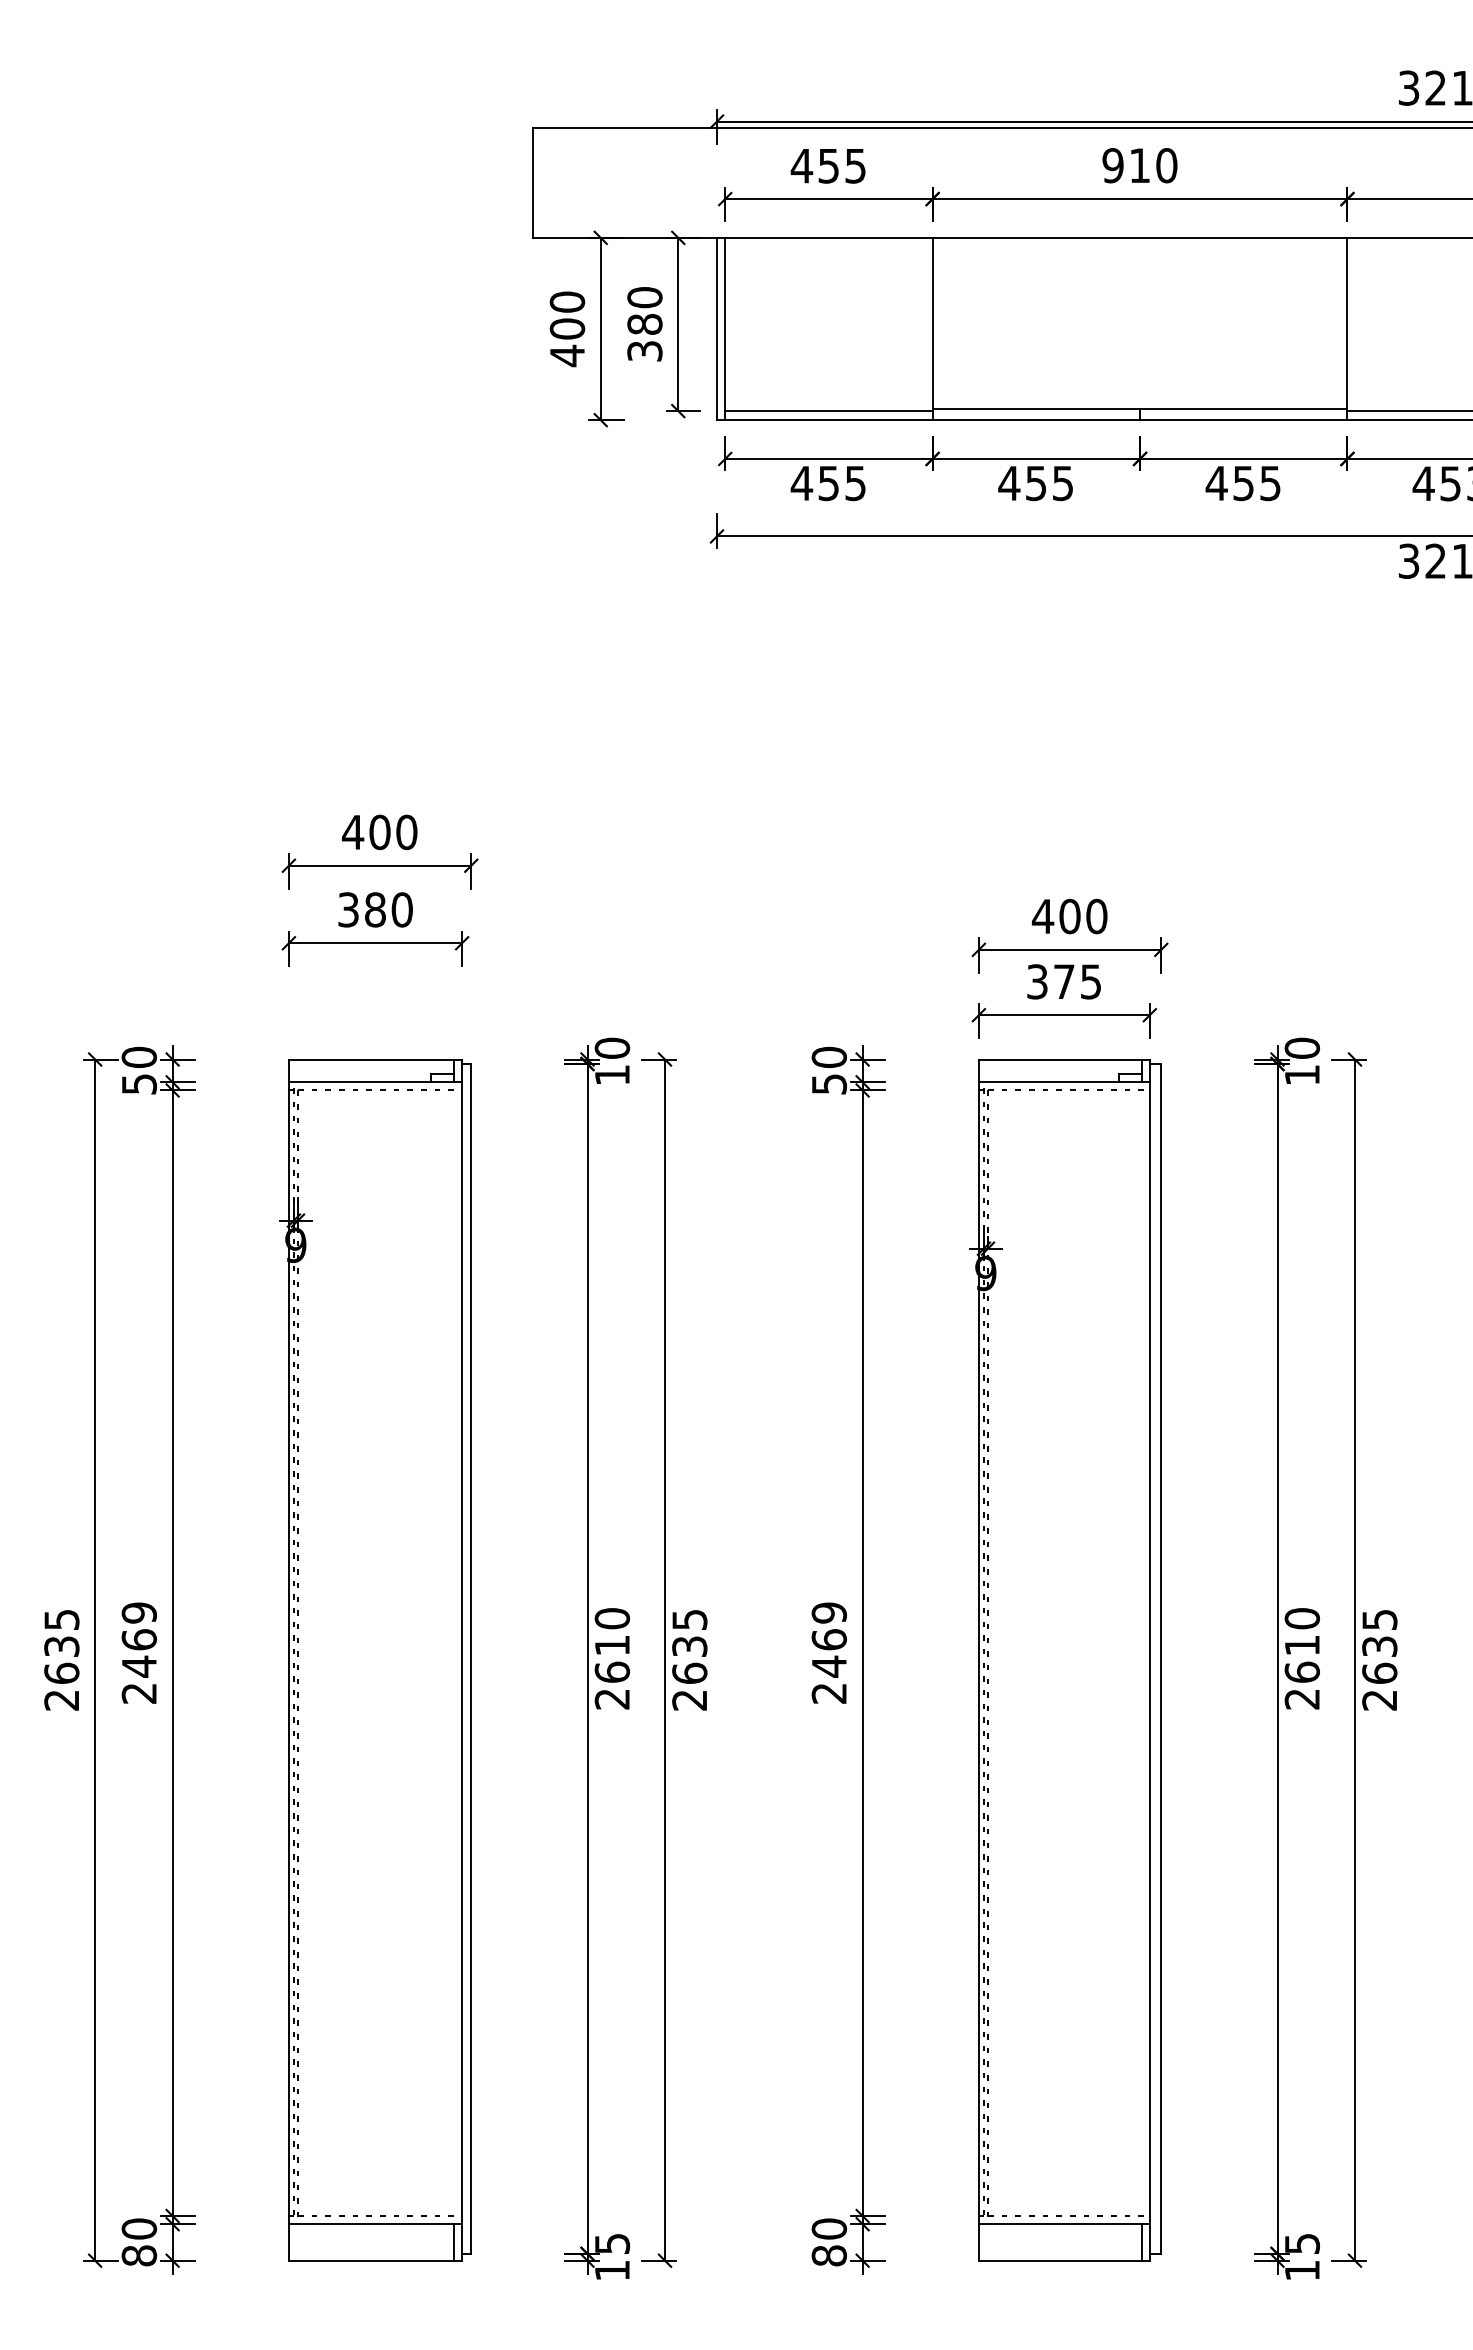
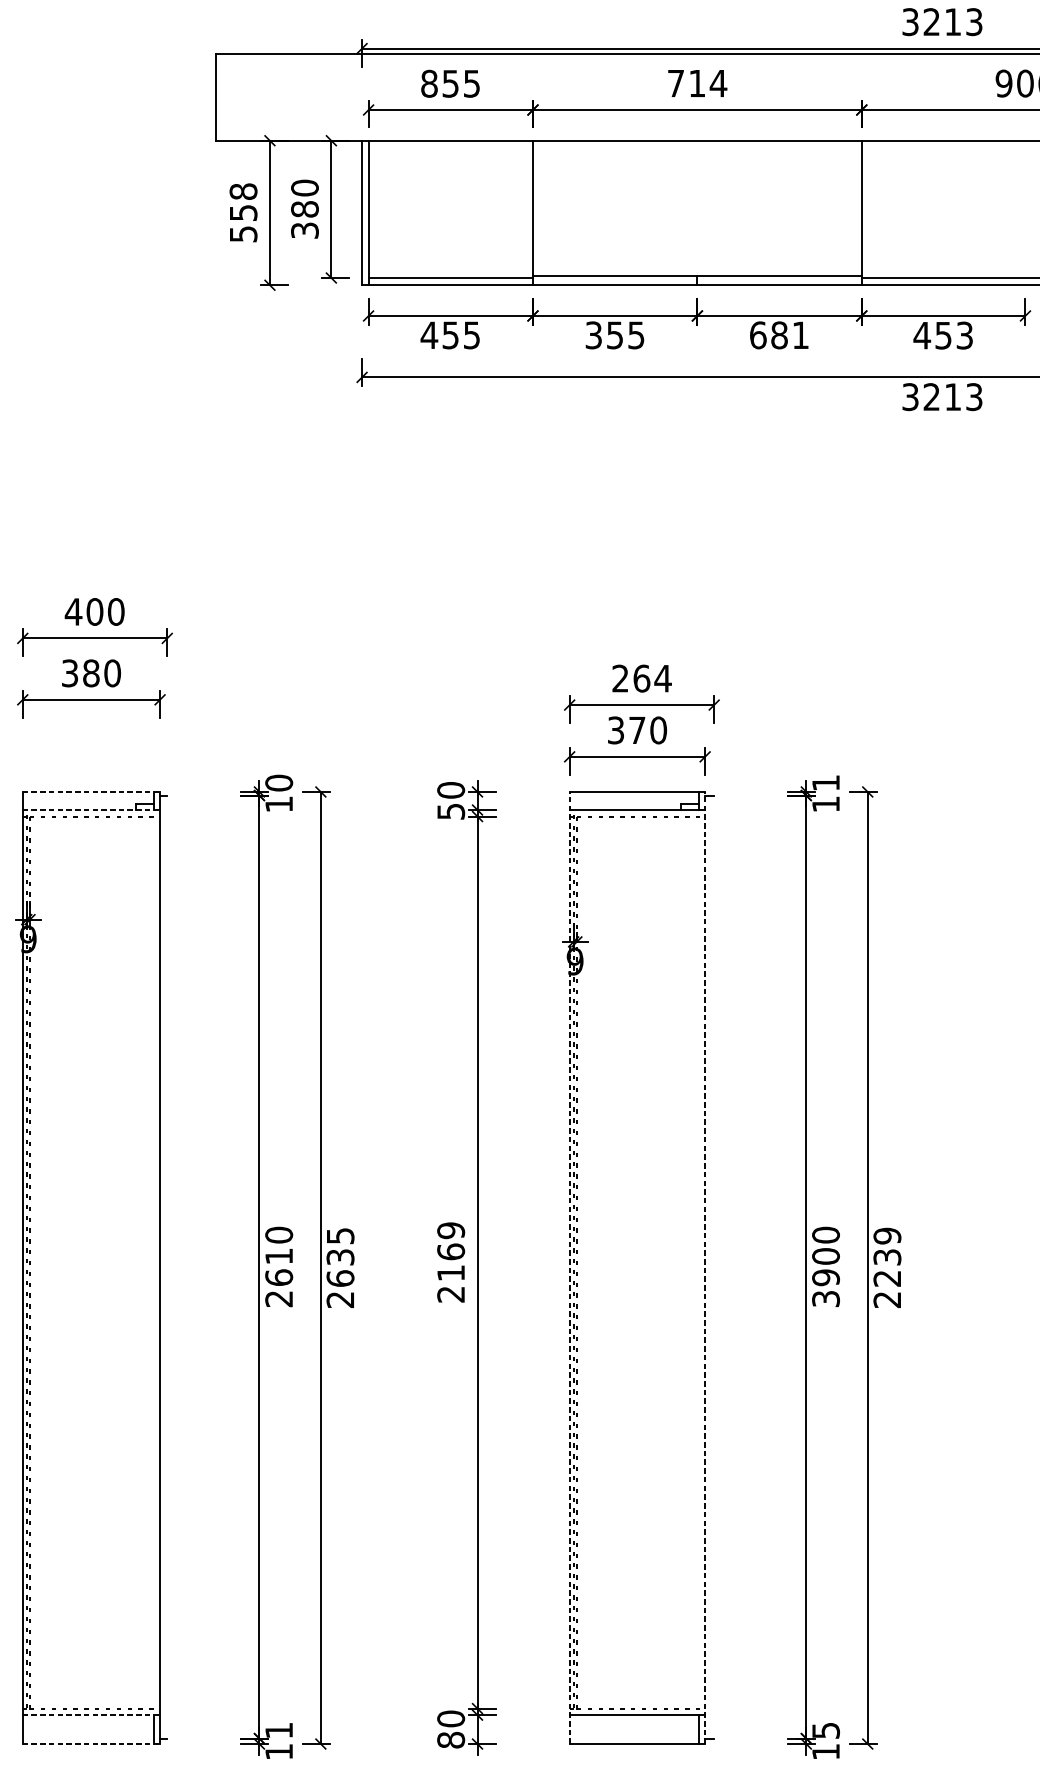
text: (801, 165) -> (429, 83), 455 -> 855
text: (1139, 165) -> (696, 83), 910 -> 714
text: (567, 329) -> (243, 213), 400 -> 558
text: (1009, 483) -> (593, 335), 455 -> 355
text: (1242, 483) -> (778, 335), 455 -> 681
text: (1069, 916) -> (641, 678), 400 -> 264
text: (1090, 981) -> (658, 730), 375 -> 370
text: (1302, 1047) -> (826, 782), 10 -> 11
line: (375, 1059) -> (91, 791), solid -> dashed
line: (375, 1082) -> (91, 810), solid -> dashed
text: (1379, 1646) -> (887, 1257), 2635 -> 2239
line: (471, 1658) -> (167, 1266), removed
line: (1161, 1658) -> (714, 1266), removed
line: (978, 1660) -> (569, 1268), solid -> dashed
line: (1149, 1660) -> (704, 1268), solid -> dashed
text: (829, 1666) -> (451, 1273), 2469 -> 2169
text: (1302, 1672) -> (826, 1277), 2610 -> 3900
line: (375, 2224) -> (91, 1715), solid -> dashed
text: (612, 2243) -> (279, 1730), 15 -> 11
line: (375, 2260) -> (91, 1743), solid -> dashed

